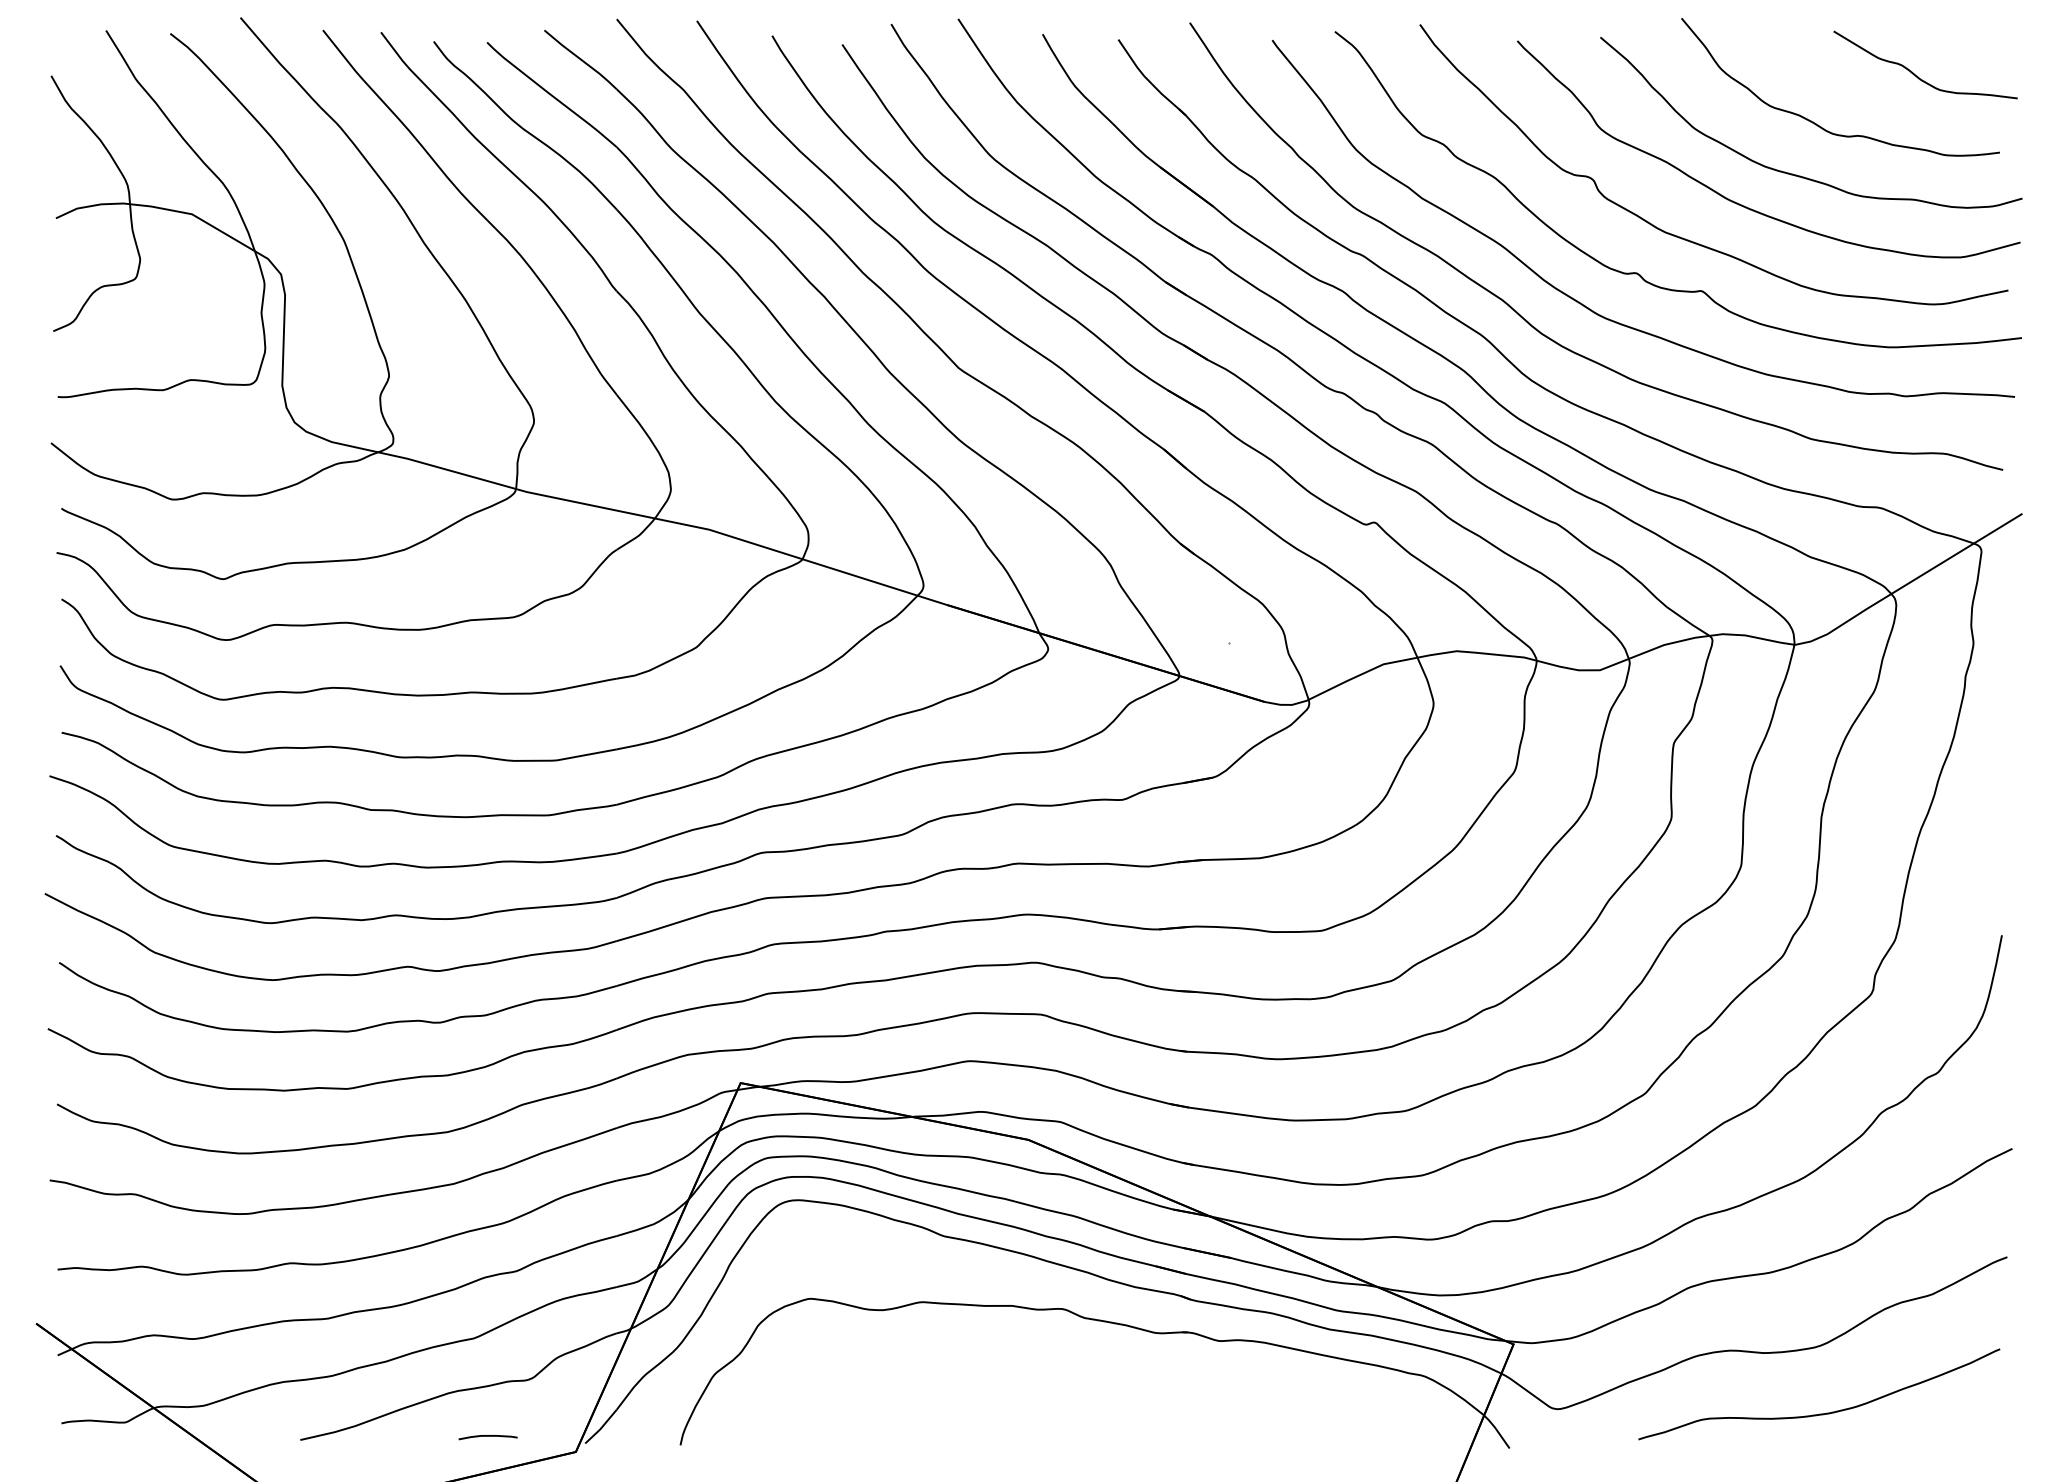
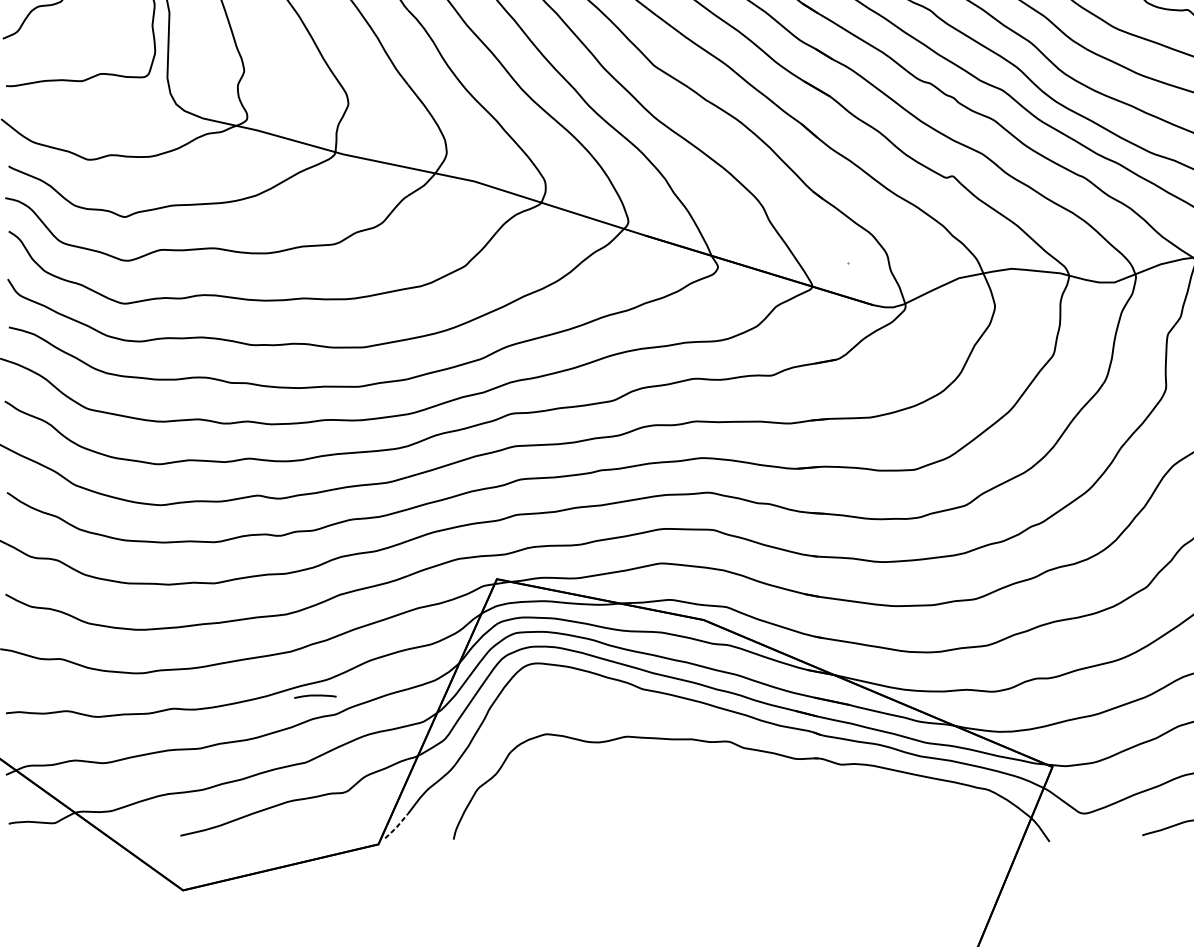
line: (601, 1427) -> (396, 826), solid -> dashed
curve: (487, 1436) -> (314, 695), moved

